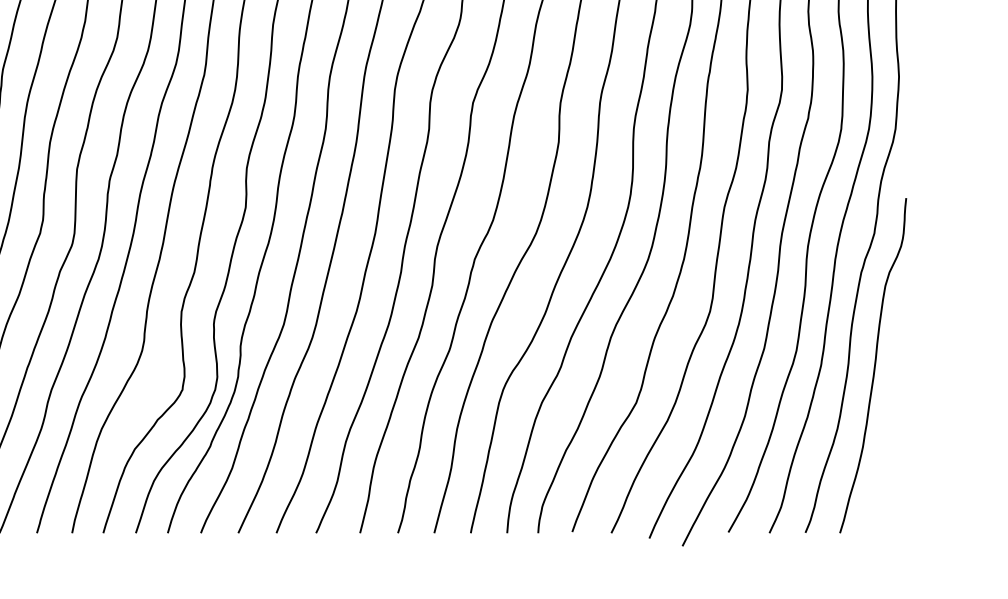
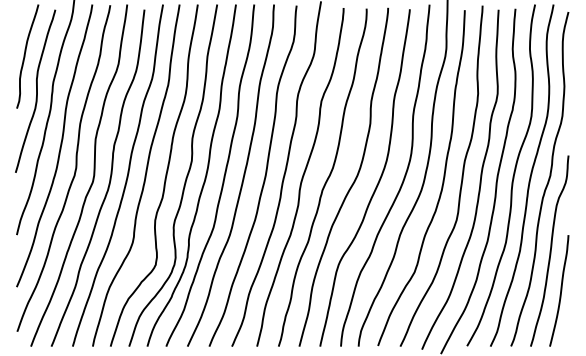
curve: (892, 434) -> (560, 290), added

